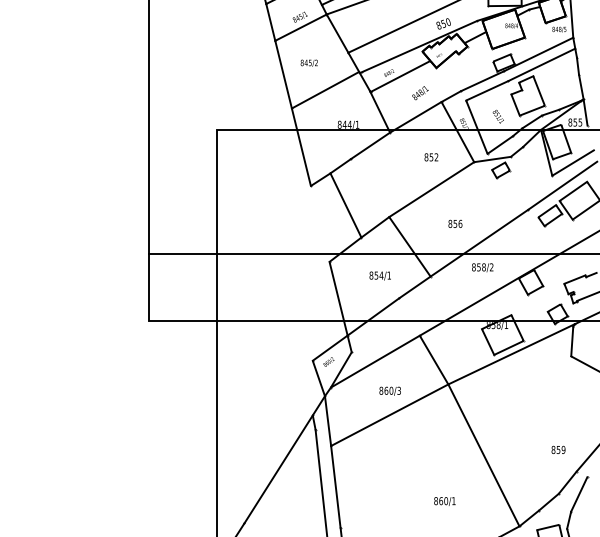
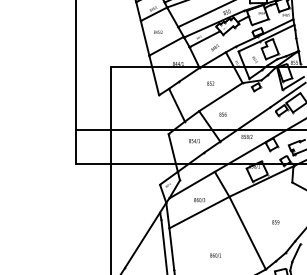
text: (430, 157) -> (210, 83), moved
text: (454, 223) -> (222, 114), moved
text: (557, 450) -> (275, 222), moved
text: (444, 501) -> (215, 255), moved

